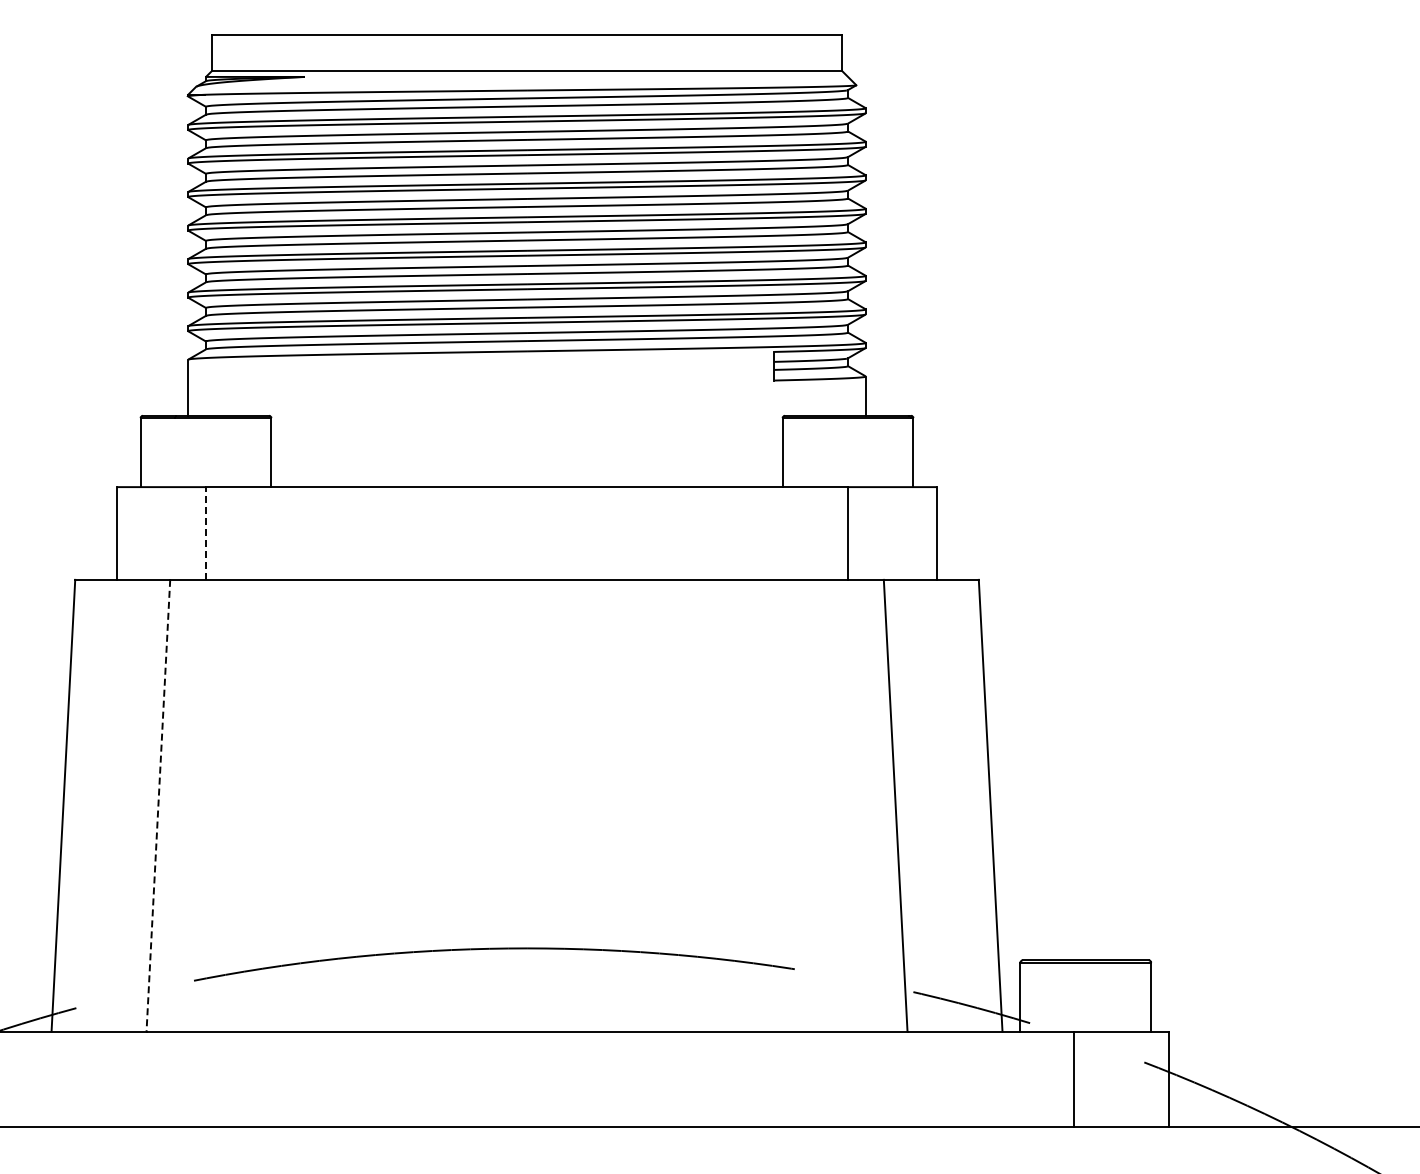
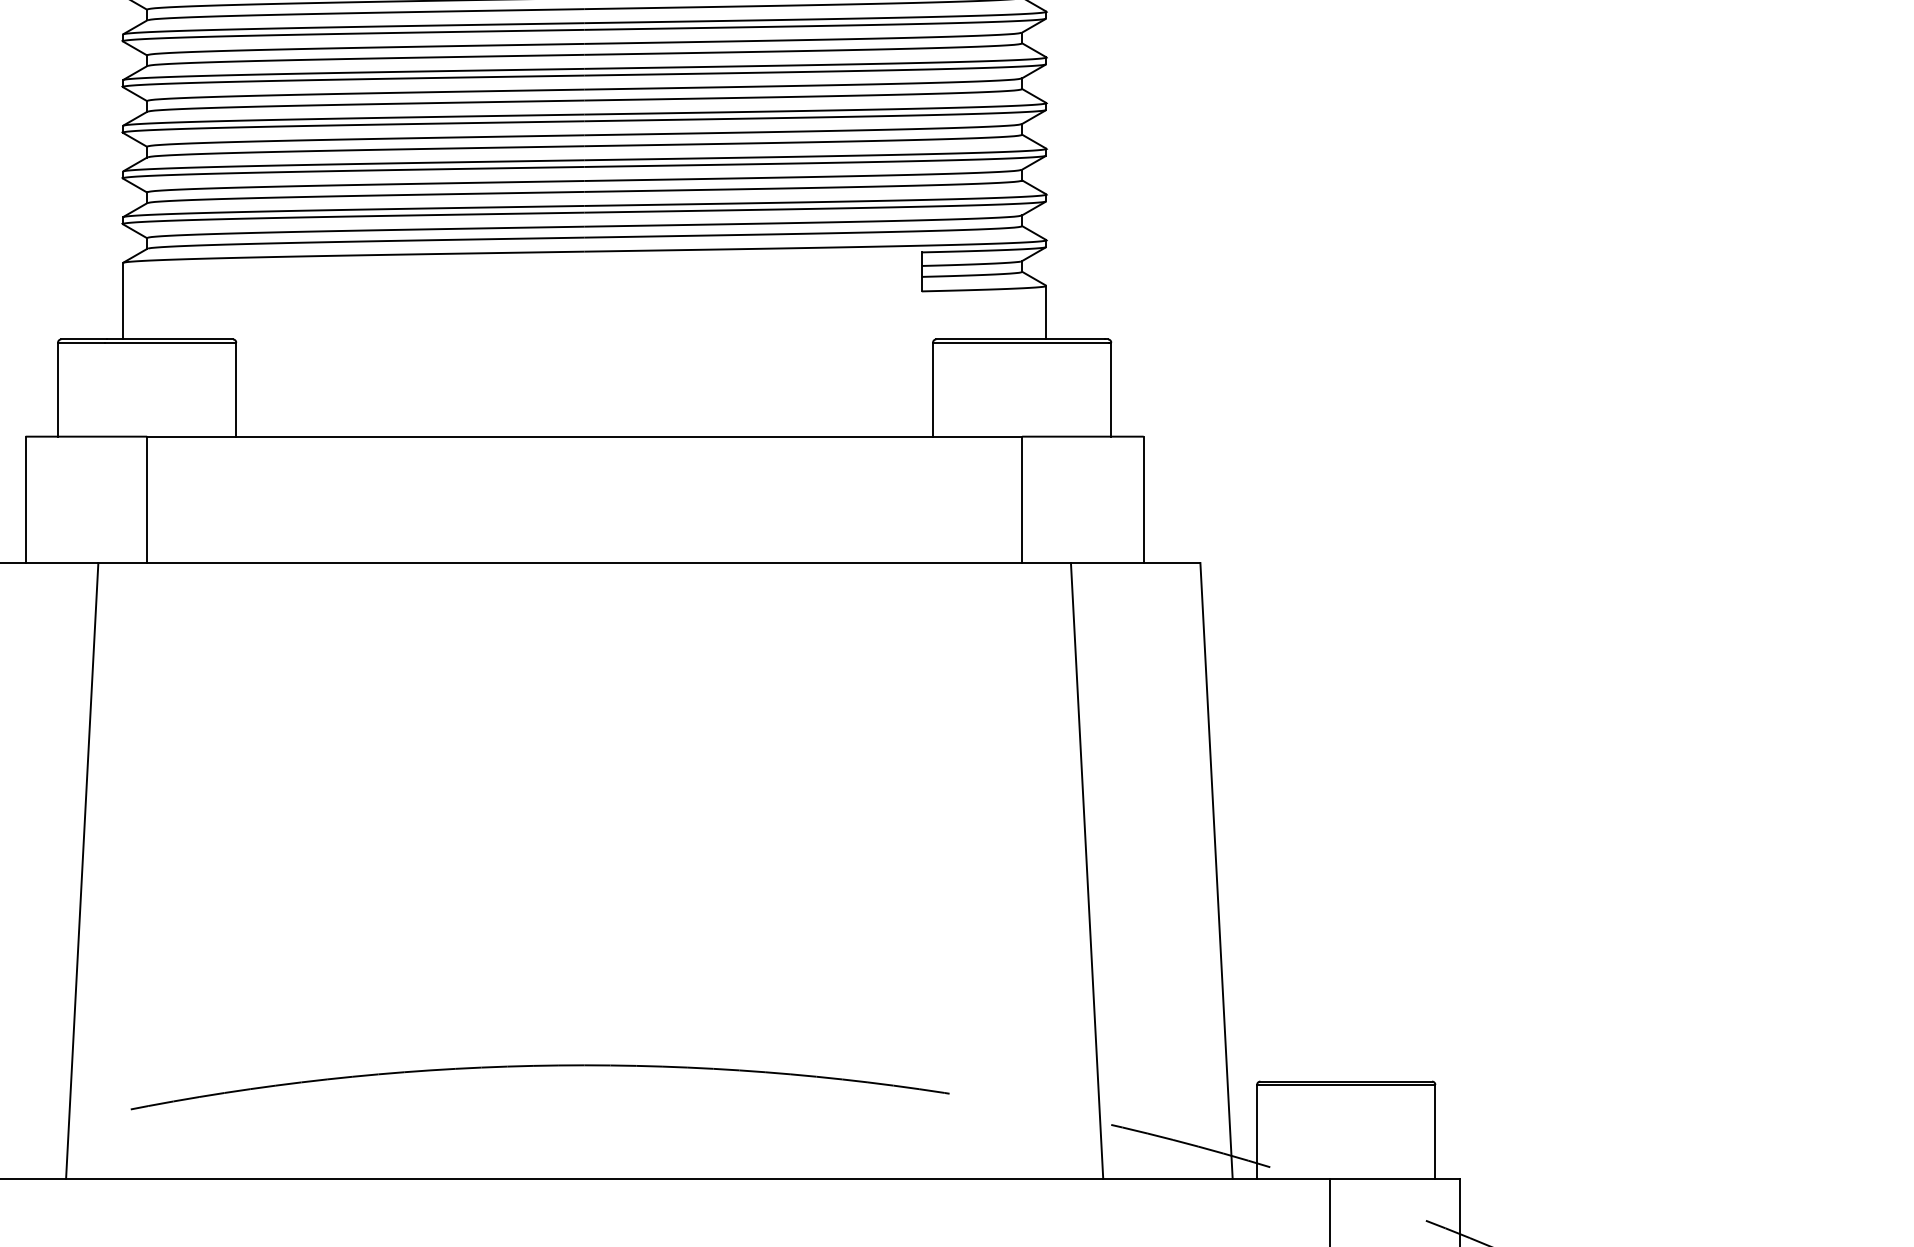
line: (206, 533) -> (147, 499), dashed -> solid
line: (158, 806) -> (82, 871), dashed -> solid

